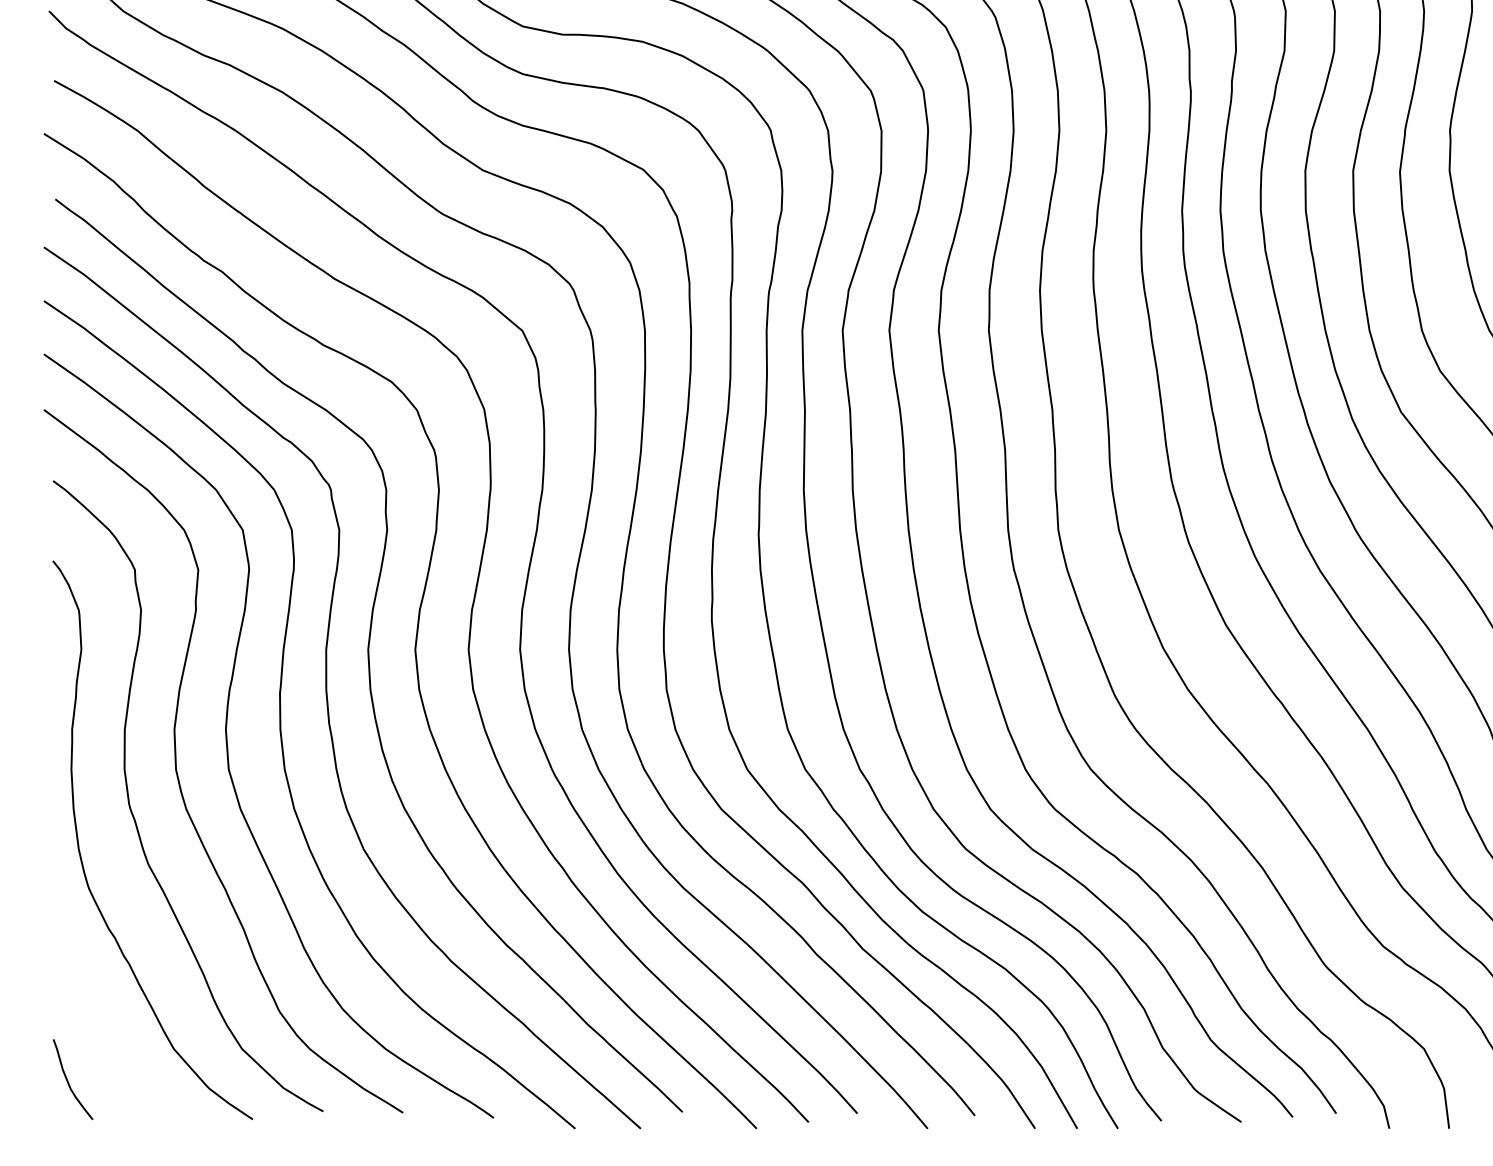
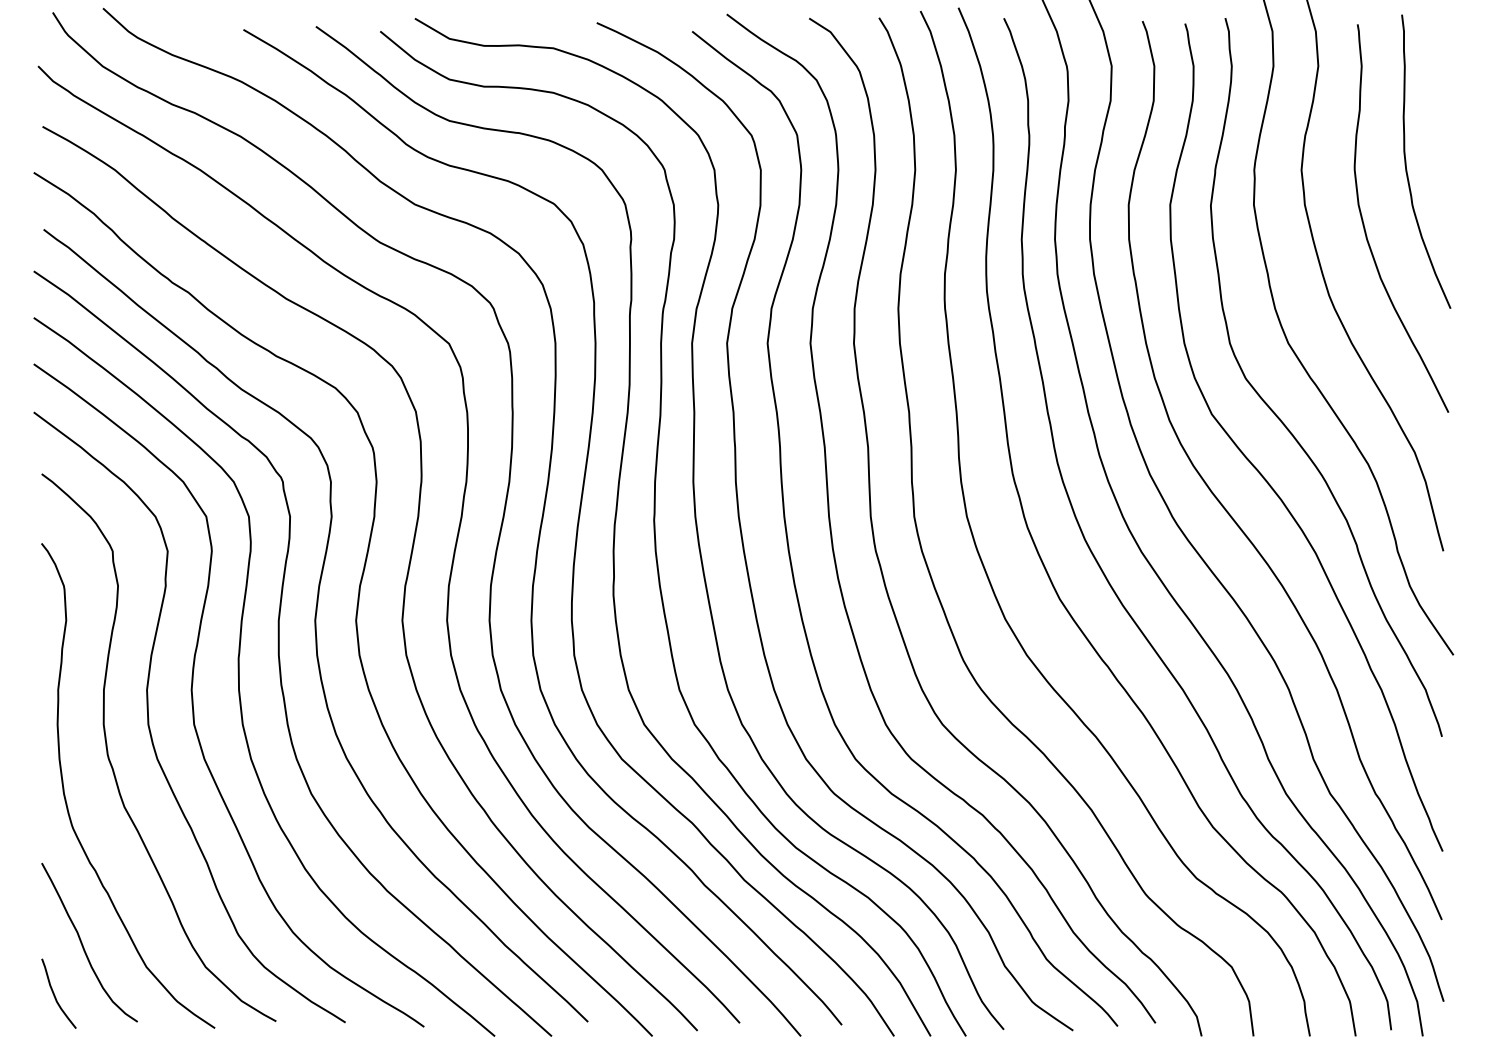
curve: (101, 1022) -> (83, 944), added

